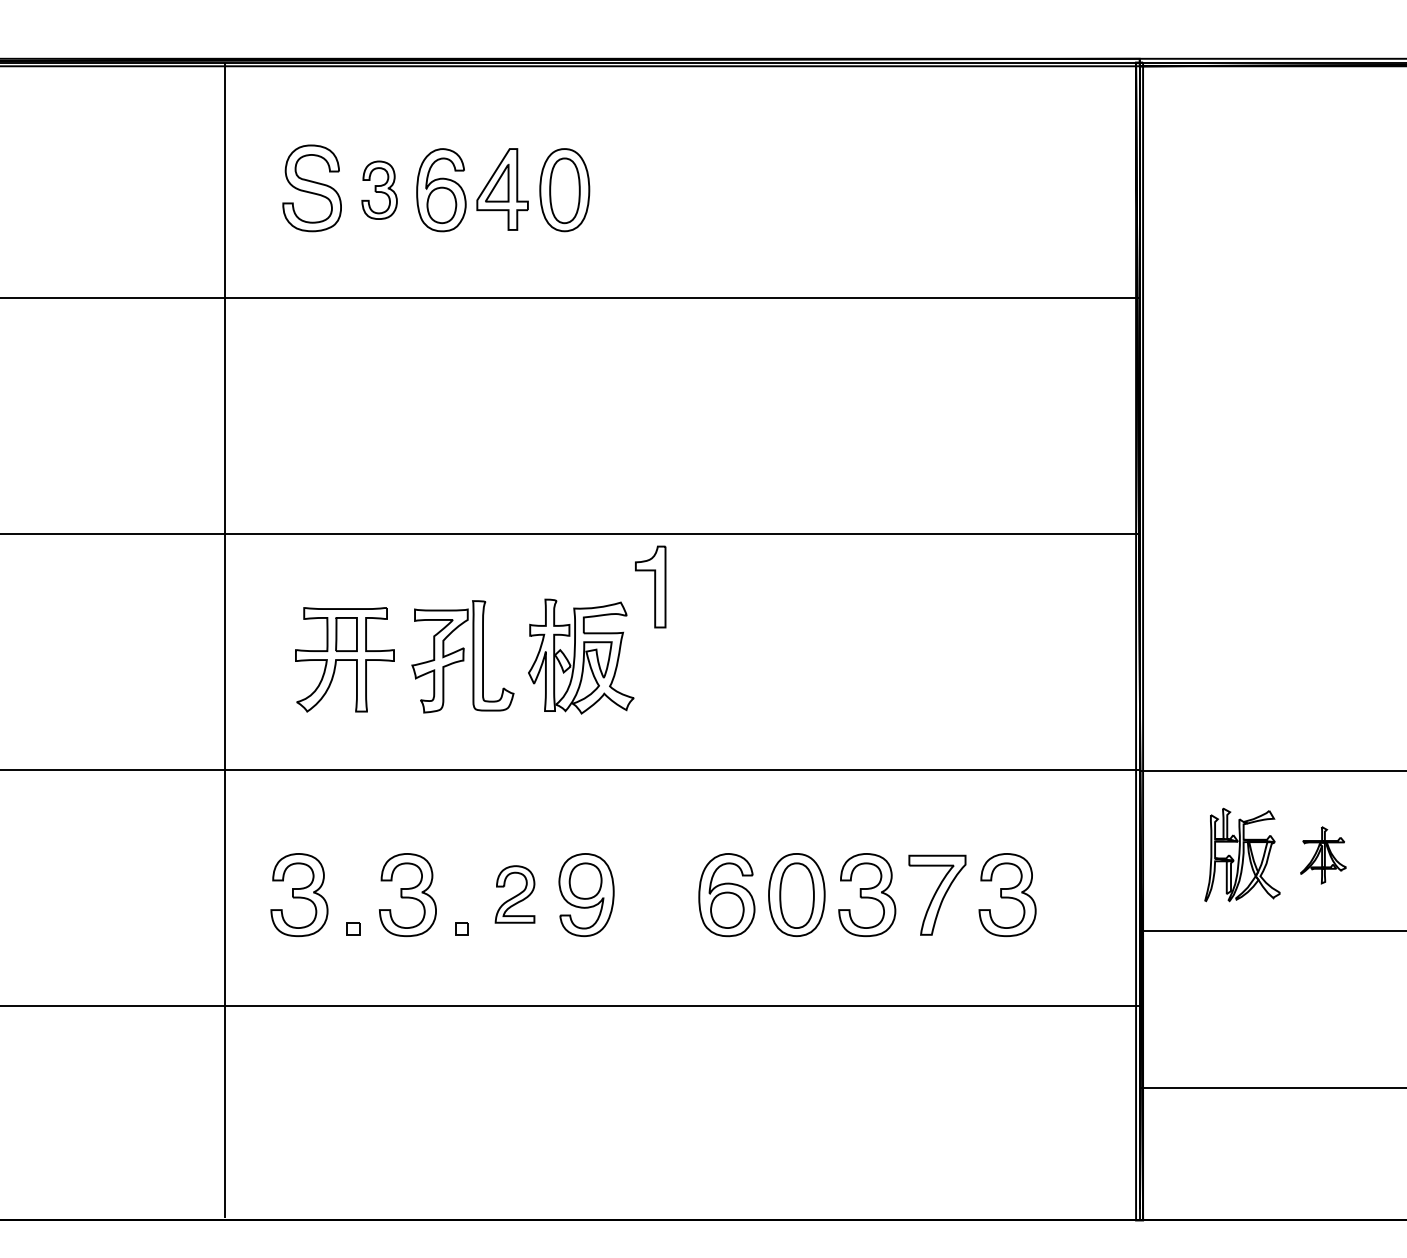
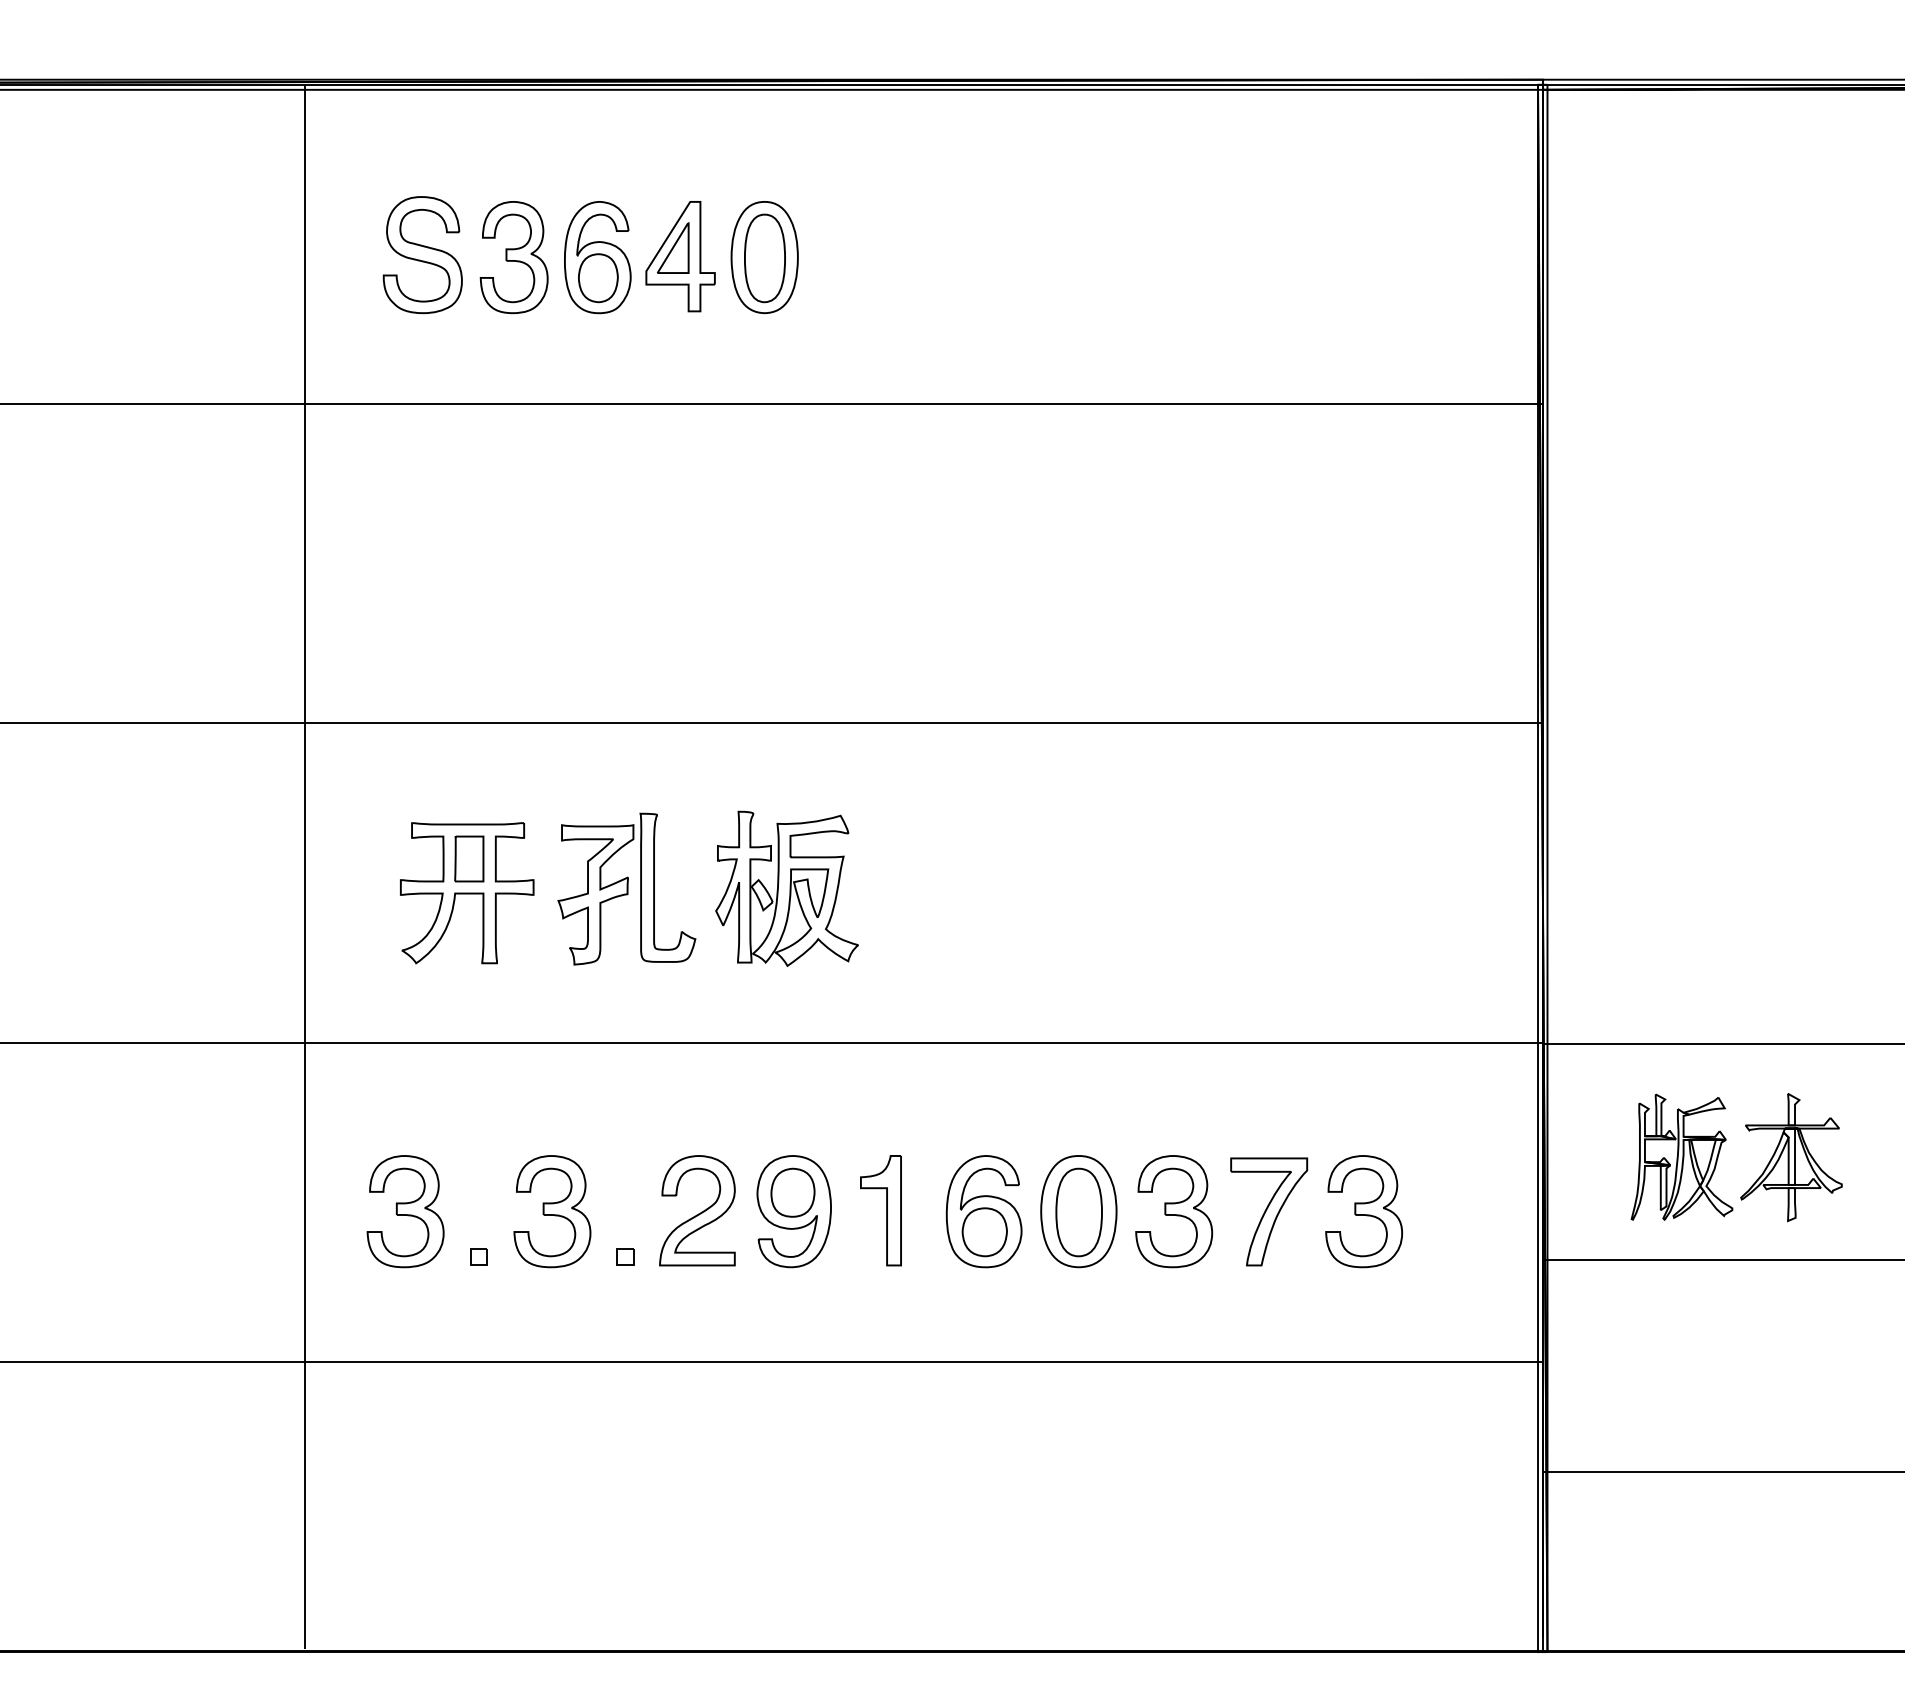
part: (379, 190) -> (513, 257), size x1.43
part: (650, 586) -> (880, 1210), moved
part: (1323, 855) -> (1791, 1157), size x1.67
part: (515, 894) -> (697, 1210), size x1.43

